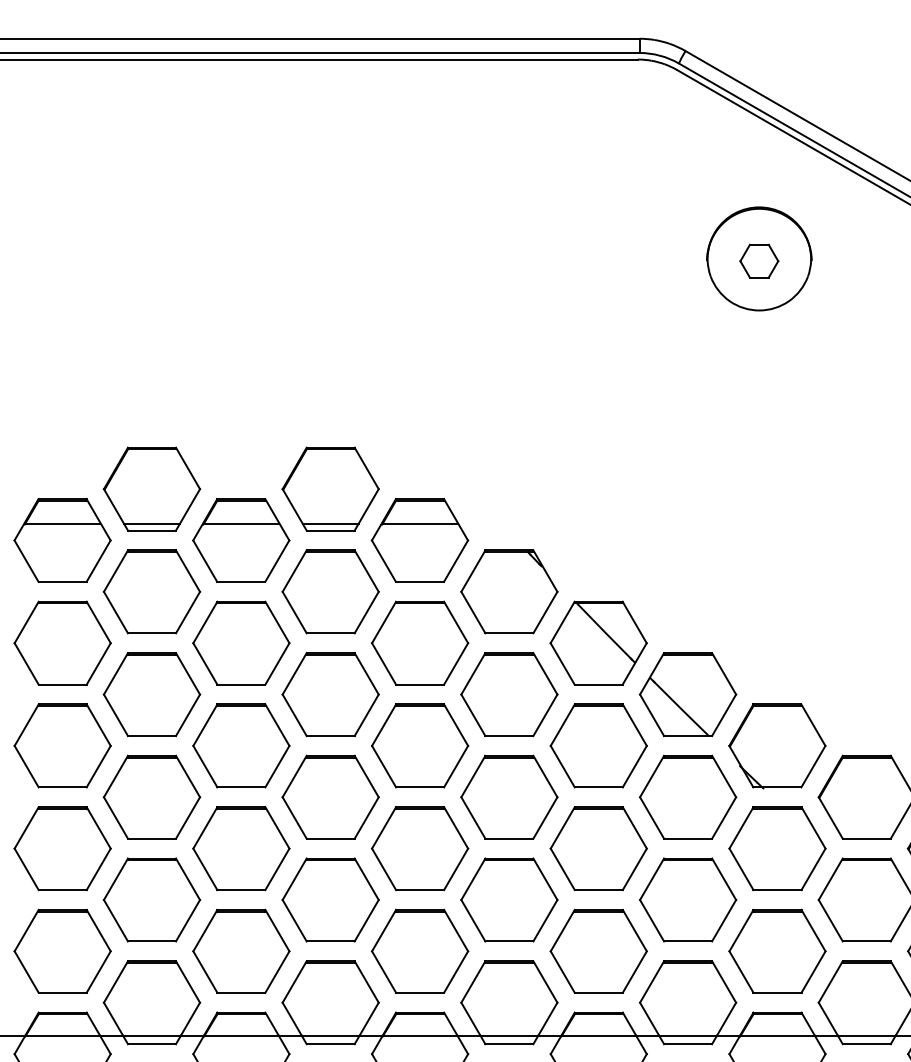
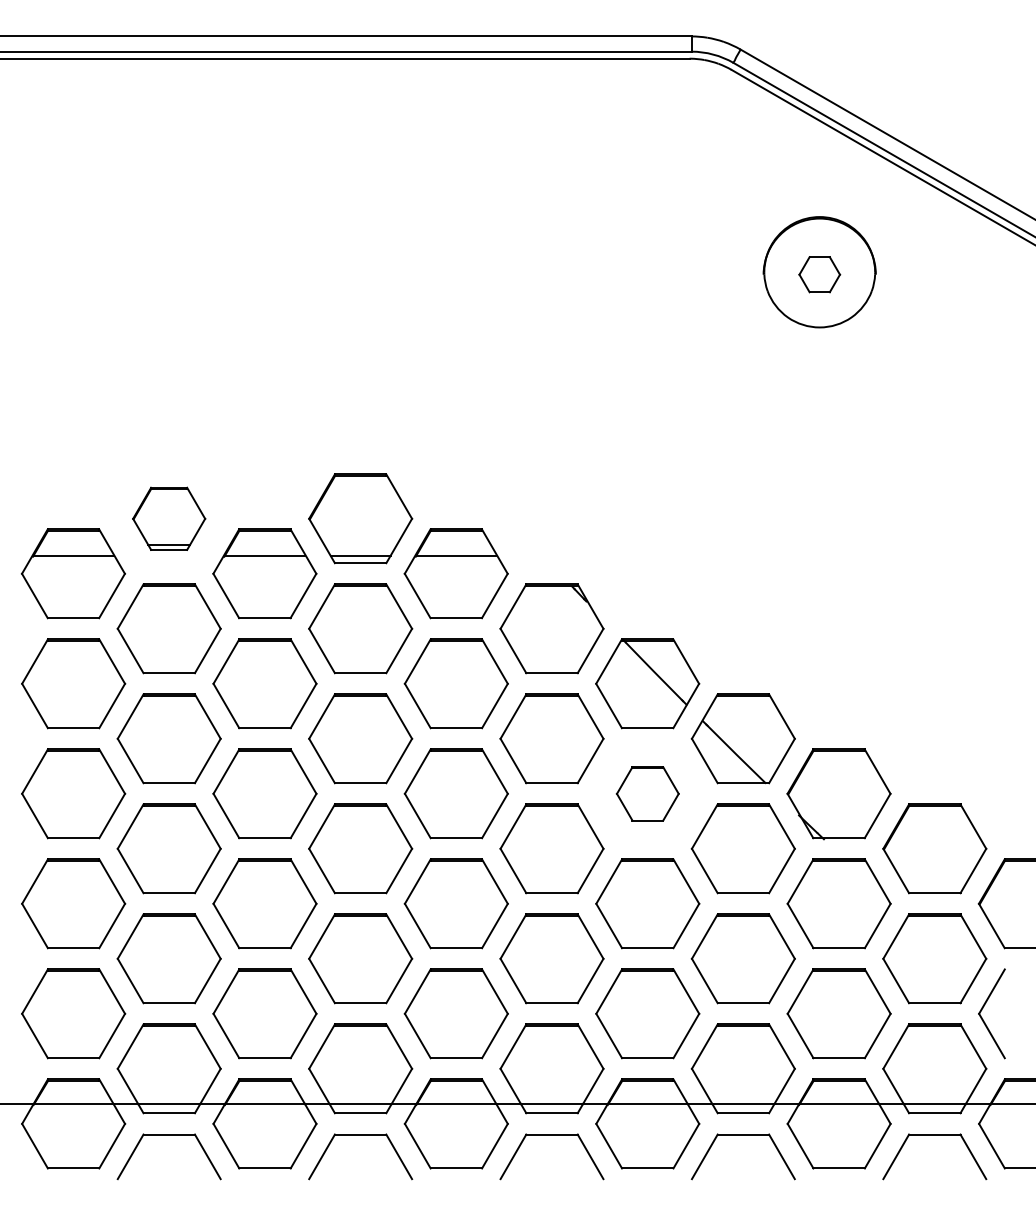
part: (151, 488) -> (168, 518), size x0.7
part: (598, 745) -> (647, 793), size x0.6

